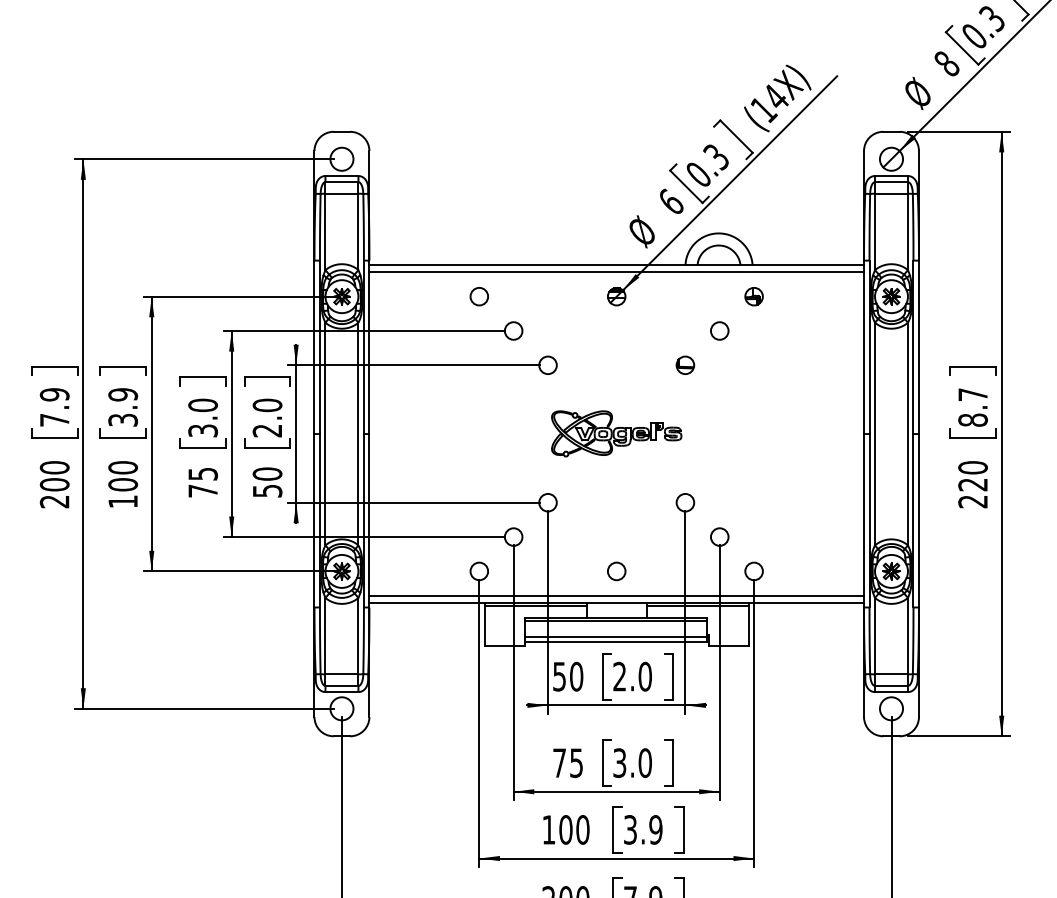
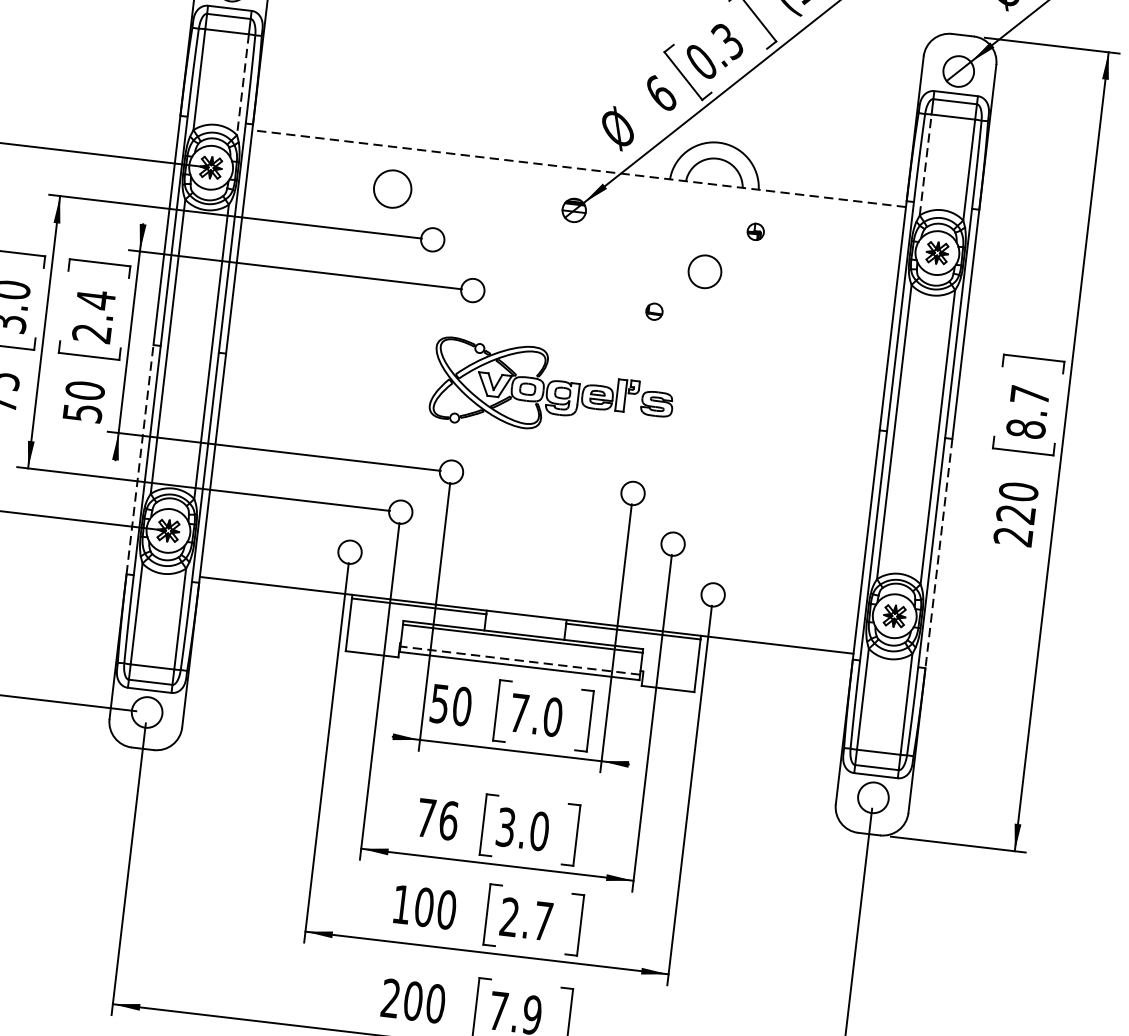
line: (875, 231) -> (926, 164), solid -> dashed
line: (358, 232) -> (242, 85), solid -> dashed
line: (616, 265) -> (578, 169), solid -> dashed
line: (616, 271) -> (577, 177), removed
circle: (479, 296) -> (392, 188), size x1.6
part: (753, 296) -> (755, 231), size x0.7
circle: (719, 330) -> (704, 271), size x1.4
part: (685, 364) -> (654, 310), size x0.7
text: (267, 405) -> (95, 300), 2.0 -> 2.4
part: (616, 433) -> (552, 391), size x1.4
line: (314, 520) -> (140, 459), solid -> dashed
line: (918, 520) -> (938, 553), solid -> dashed
circle: (616, 571) -> (531, 573), removed
line: (616, 596) -> (527, 606), removed
line: (615, 637) -> (519, 660), solid -> dashed
text: (619, 676) -> (518, 712), 2.0 -> 7.0
text: (576, 763) -> (448, 821), 75 -> 76
text: (643, 829) -> (526, 918), 3.9 -> 2.7

